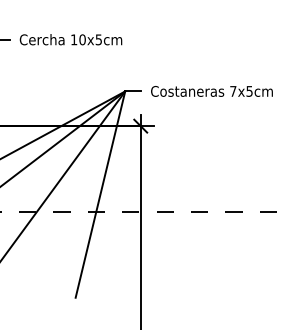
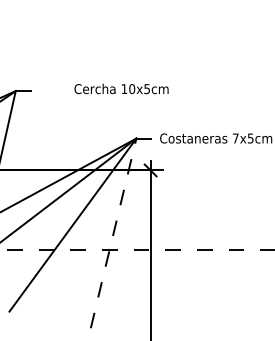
text: (70, 39) -> (121, 88), moved
line: (100, 194) -> (113, 233), solid -> dashed

